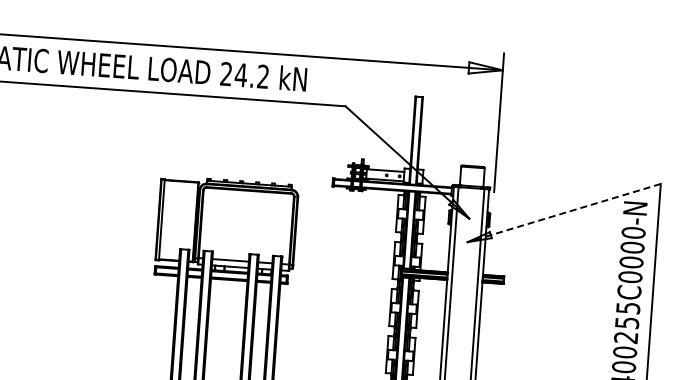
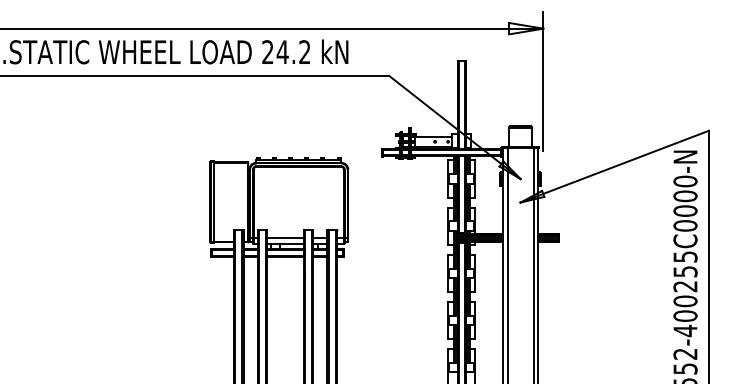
line: (563, 212) -> (614, 166), dashed -> solid

